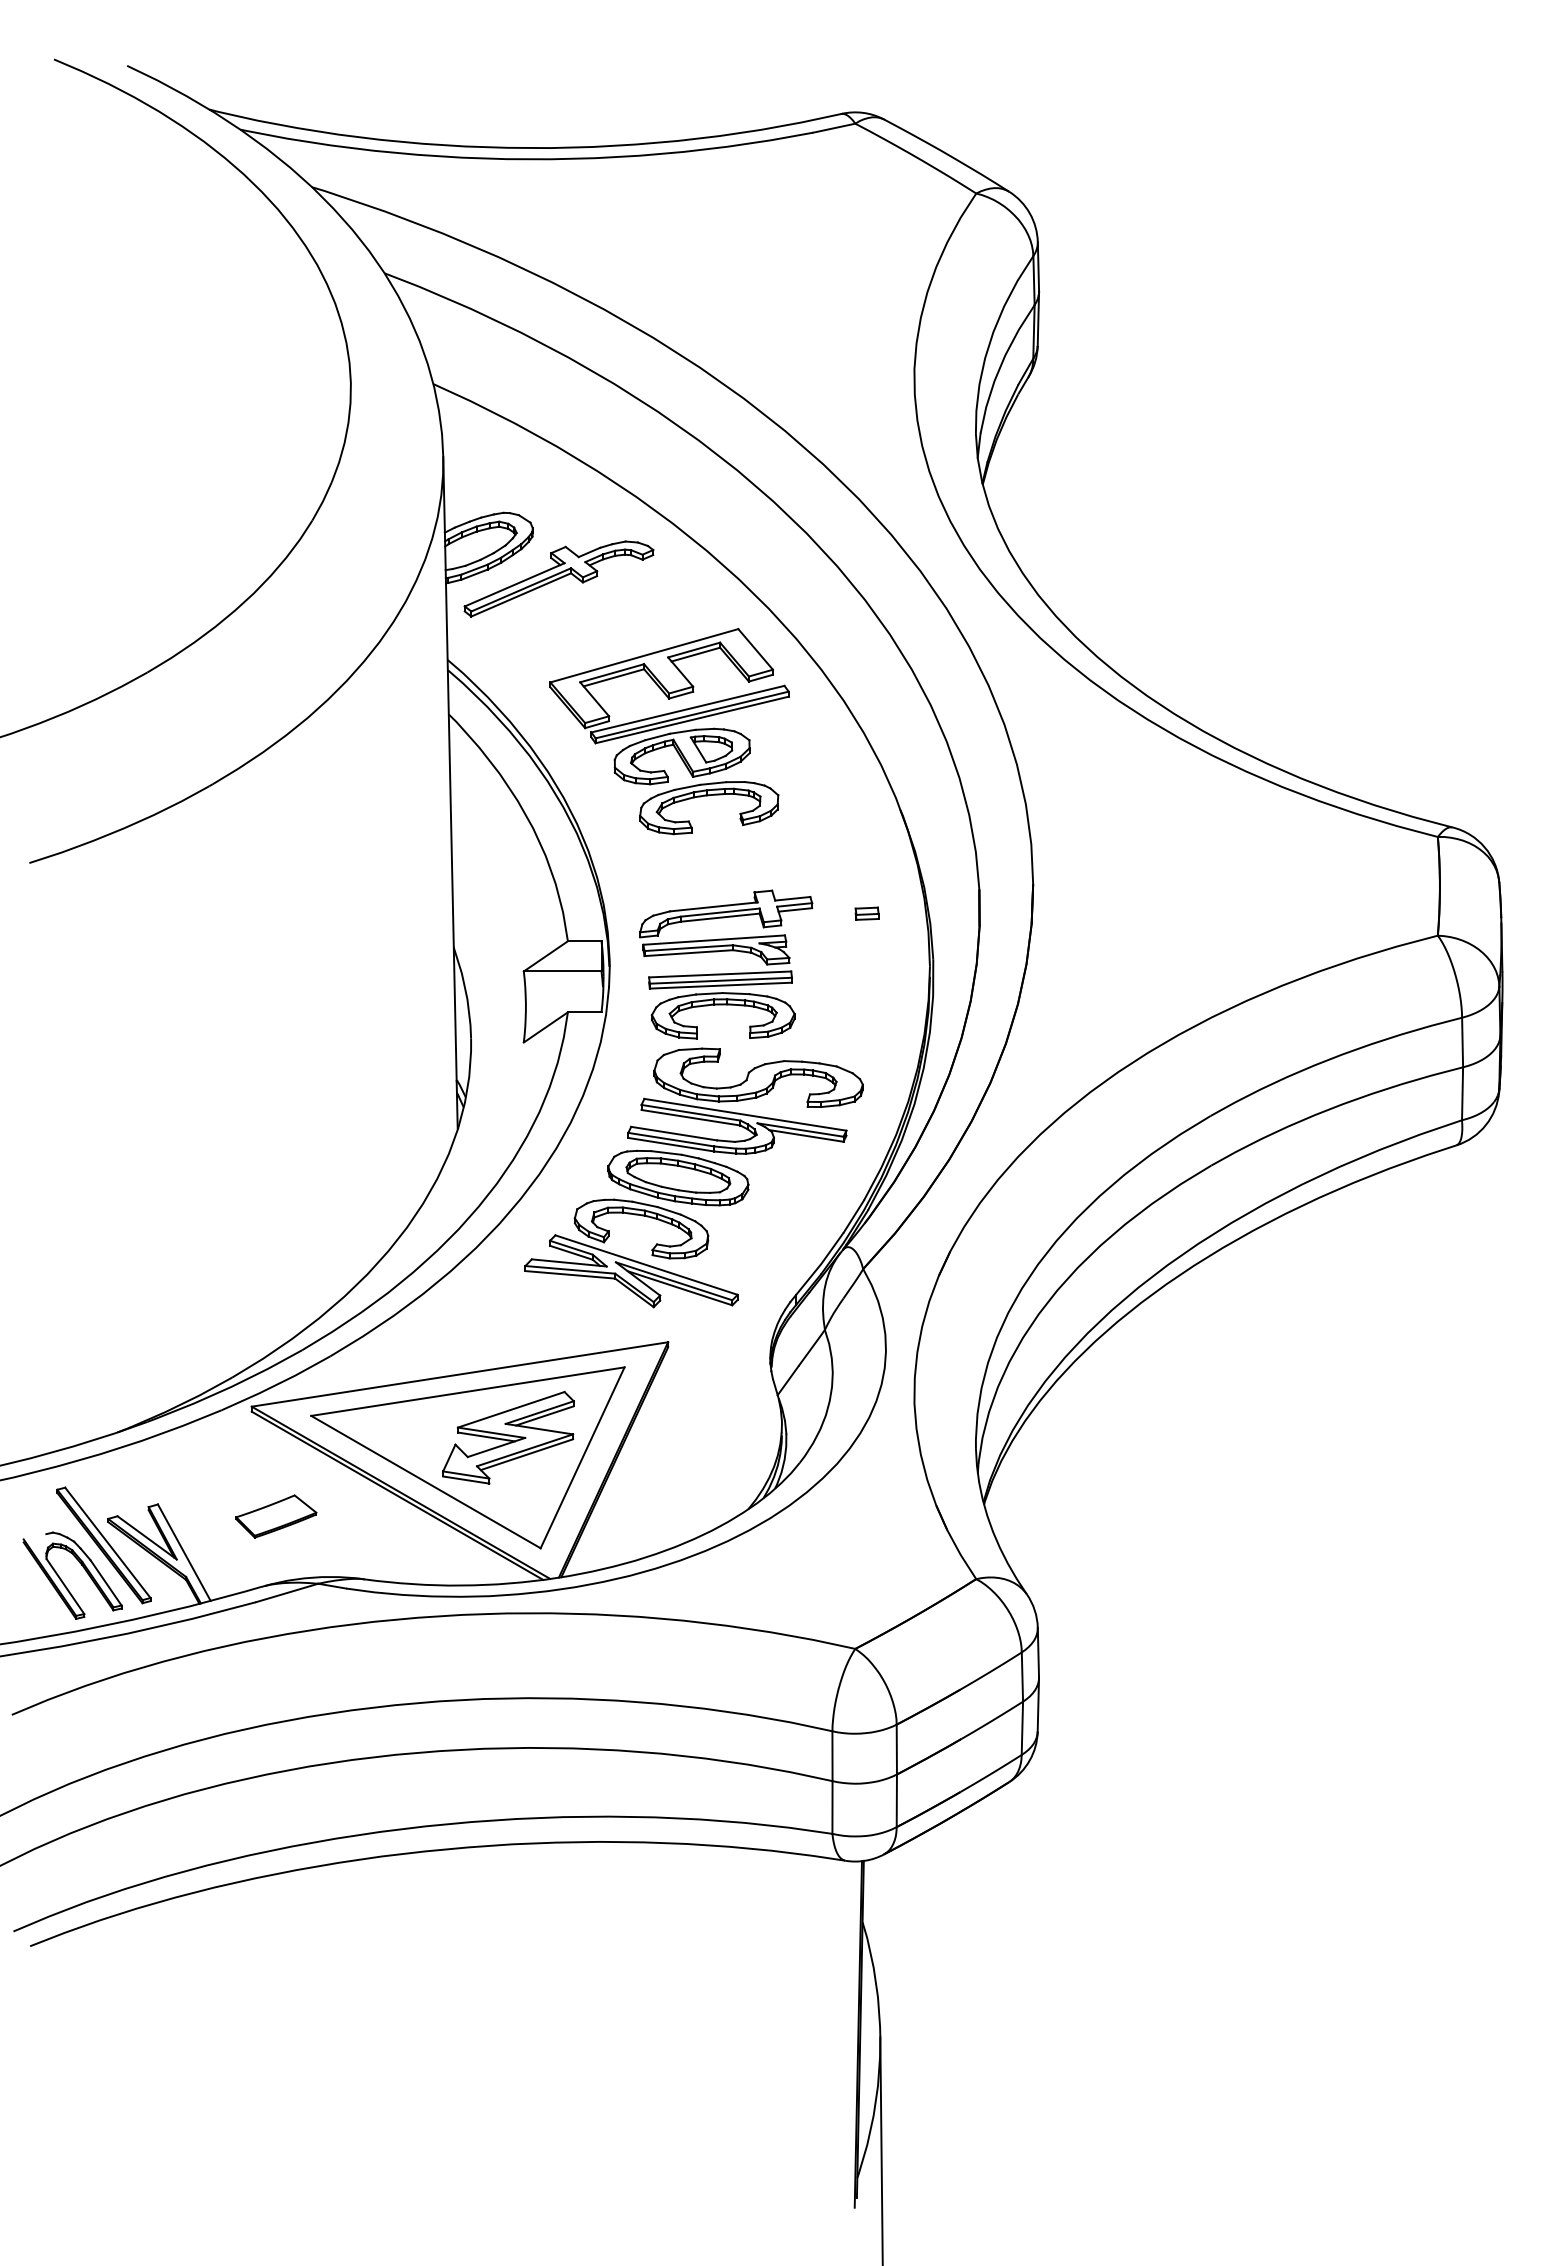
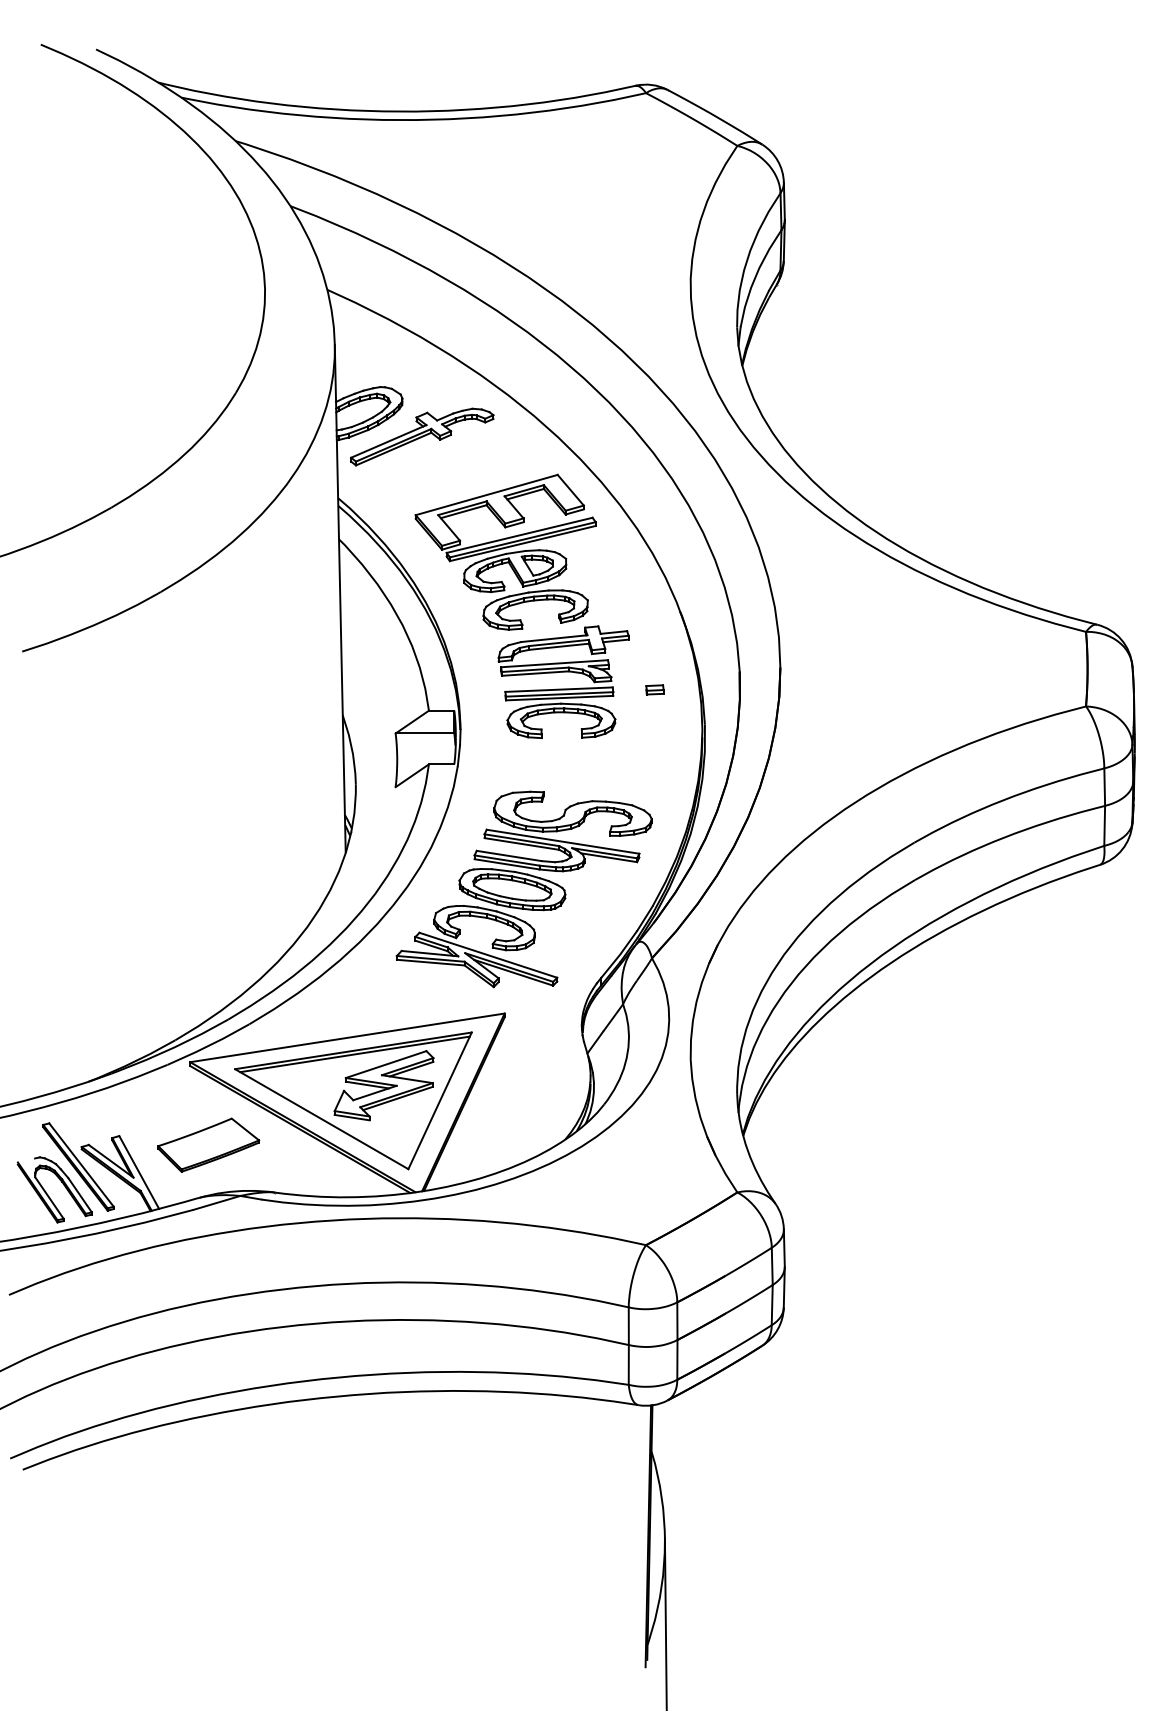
part: (726, 973) -> (563, 688), moved
line: (470, 1395) -> (355, 1053), added
part: (276, 1516) -> (208, 1145), size x1.67

